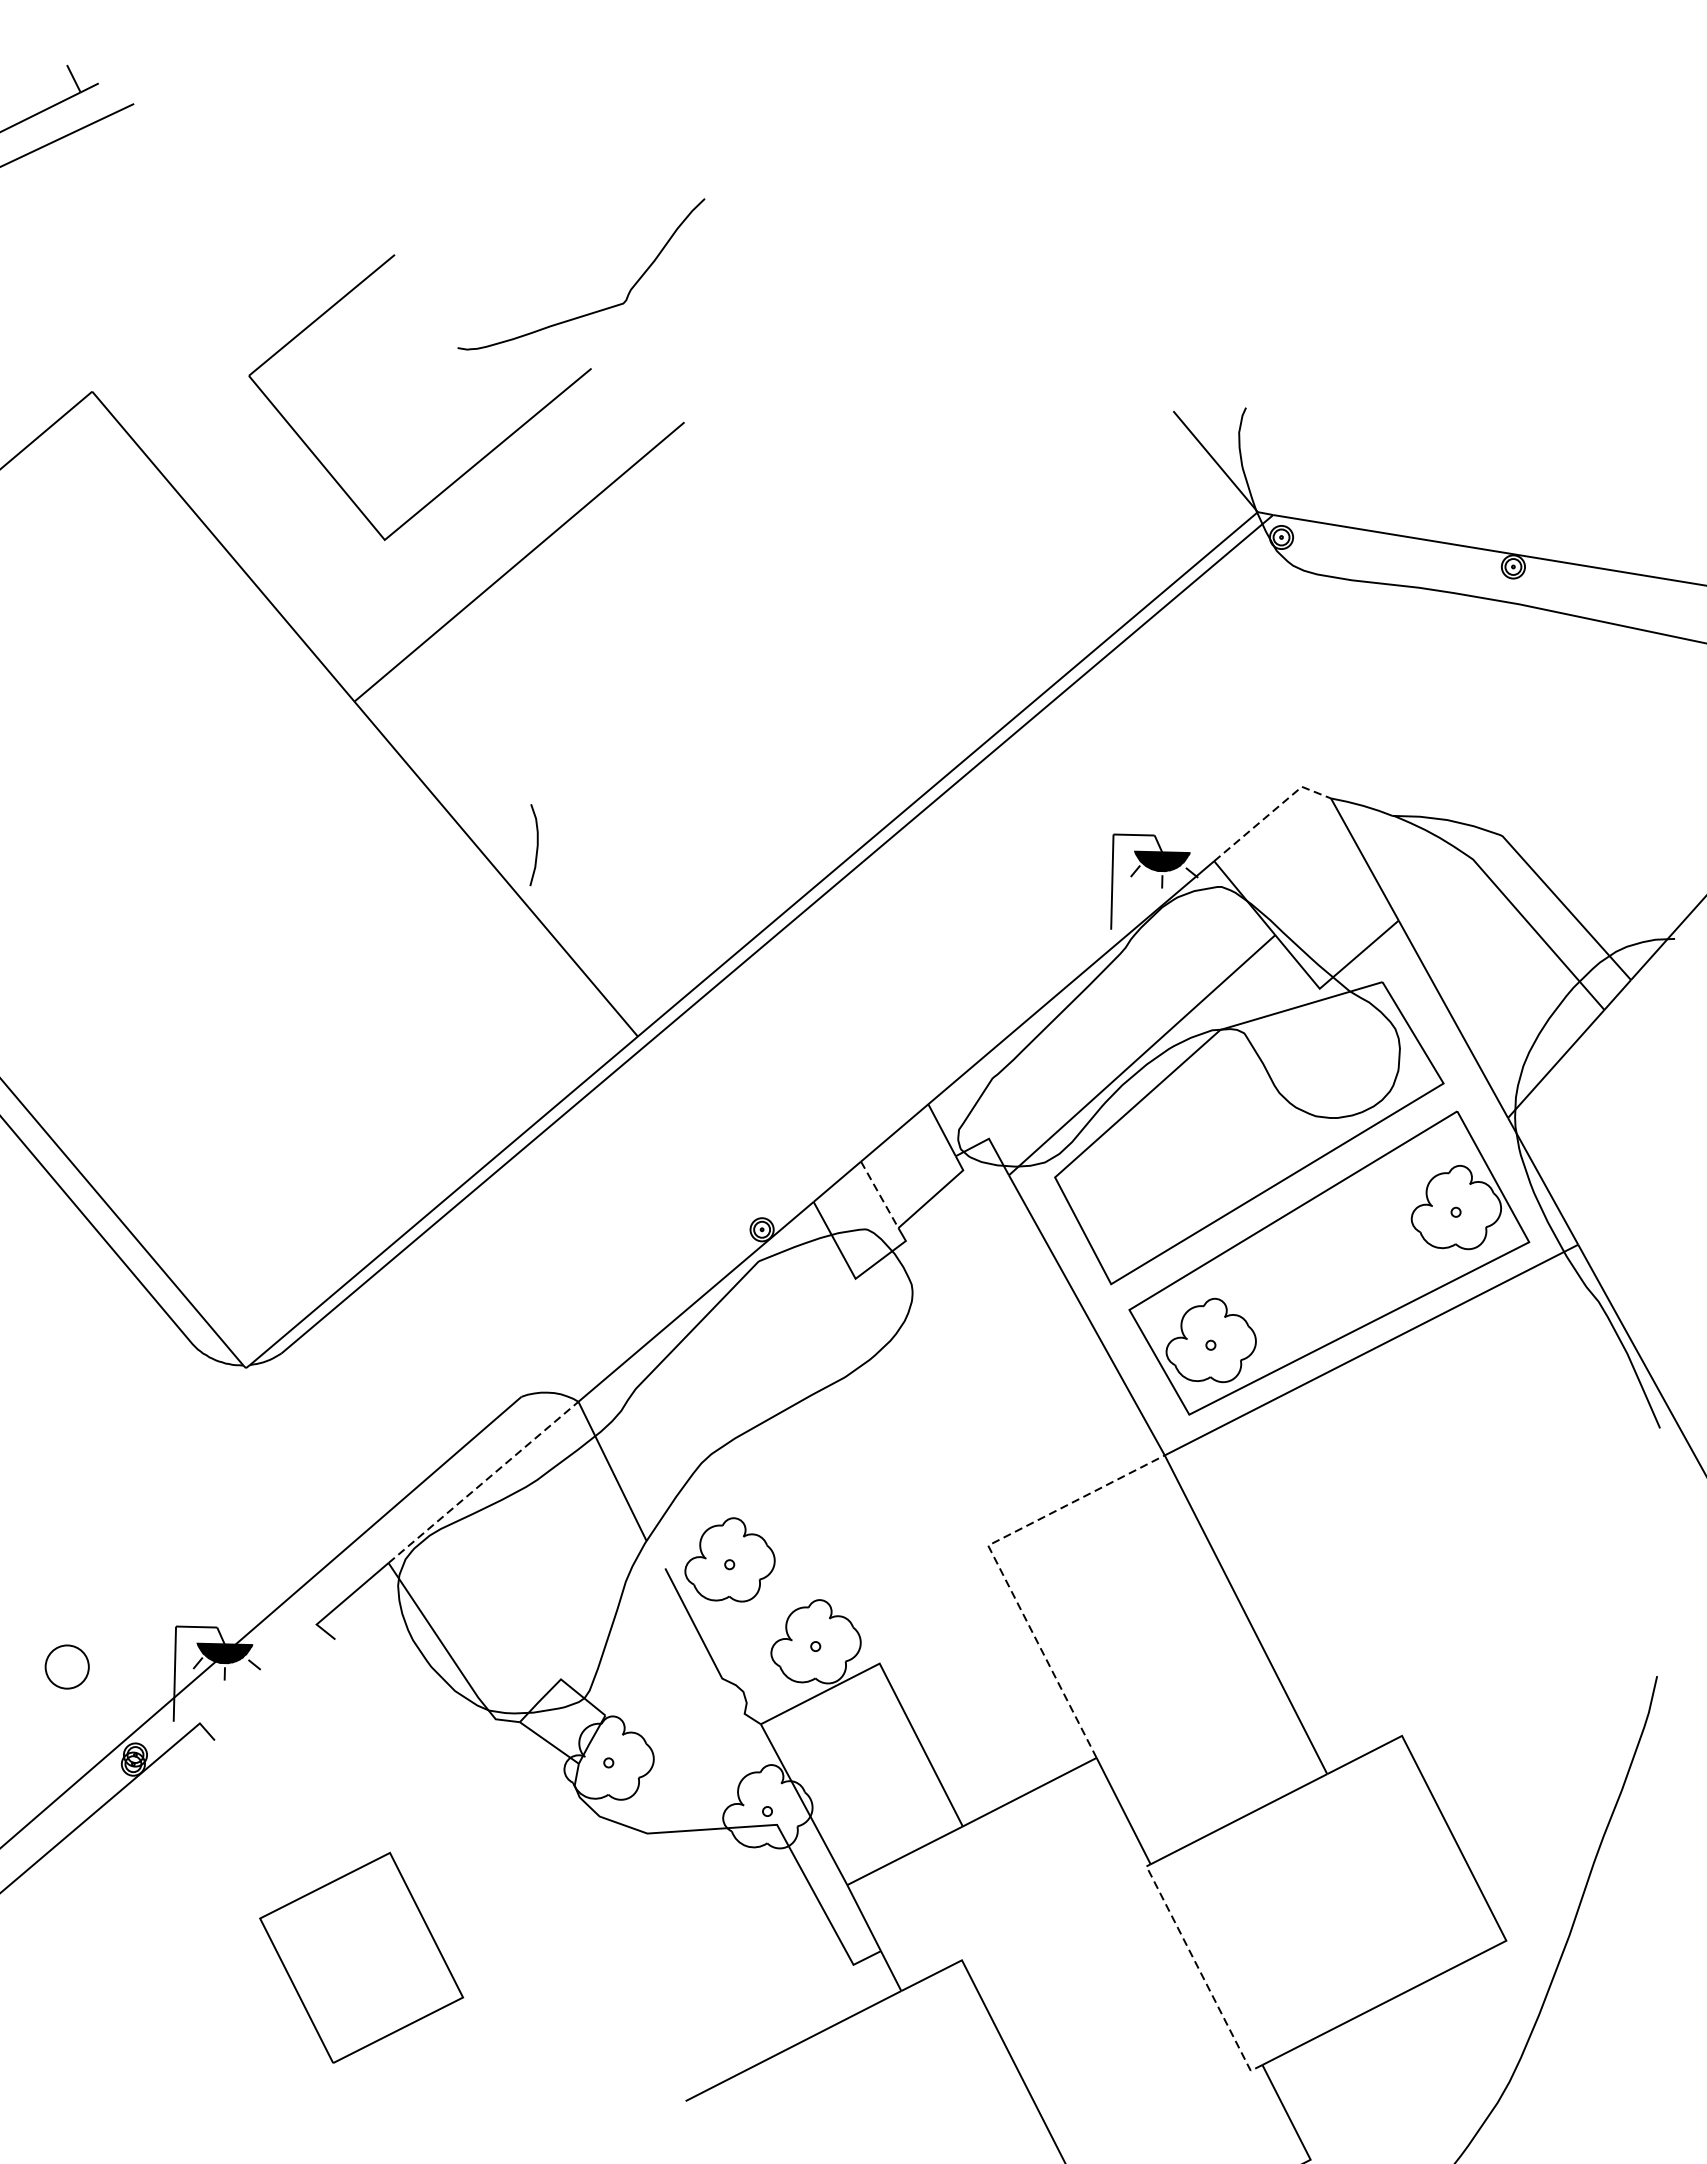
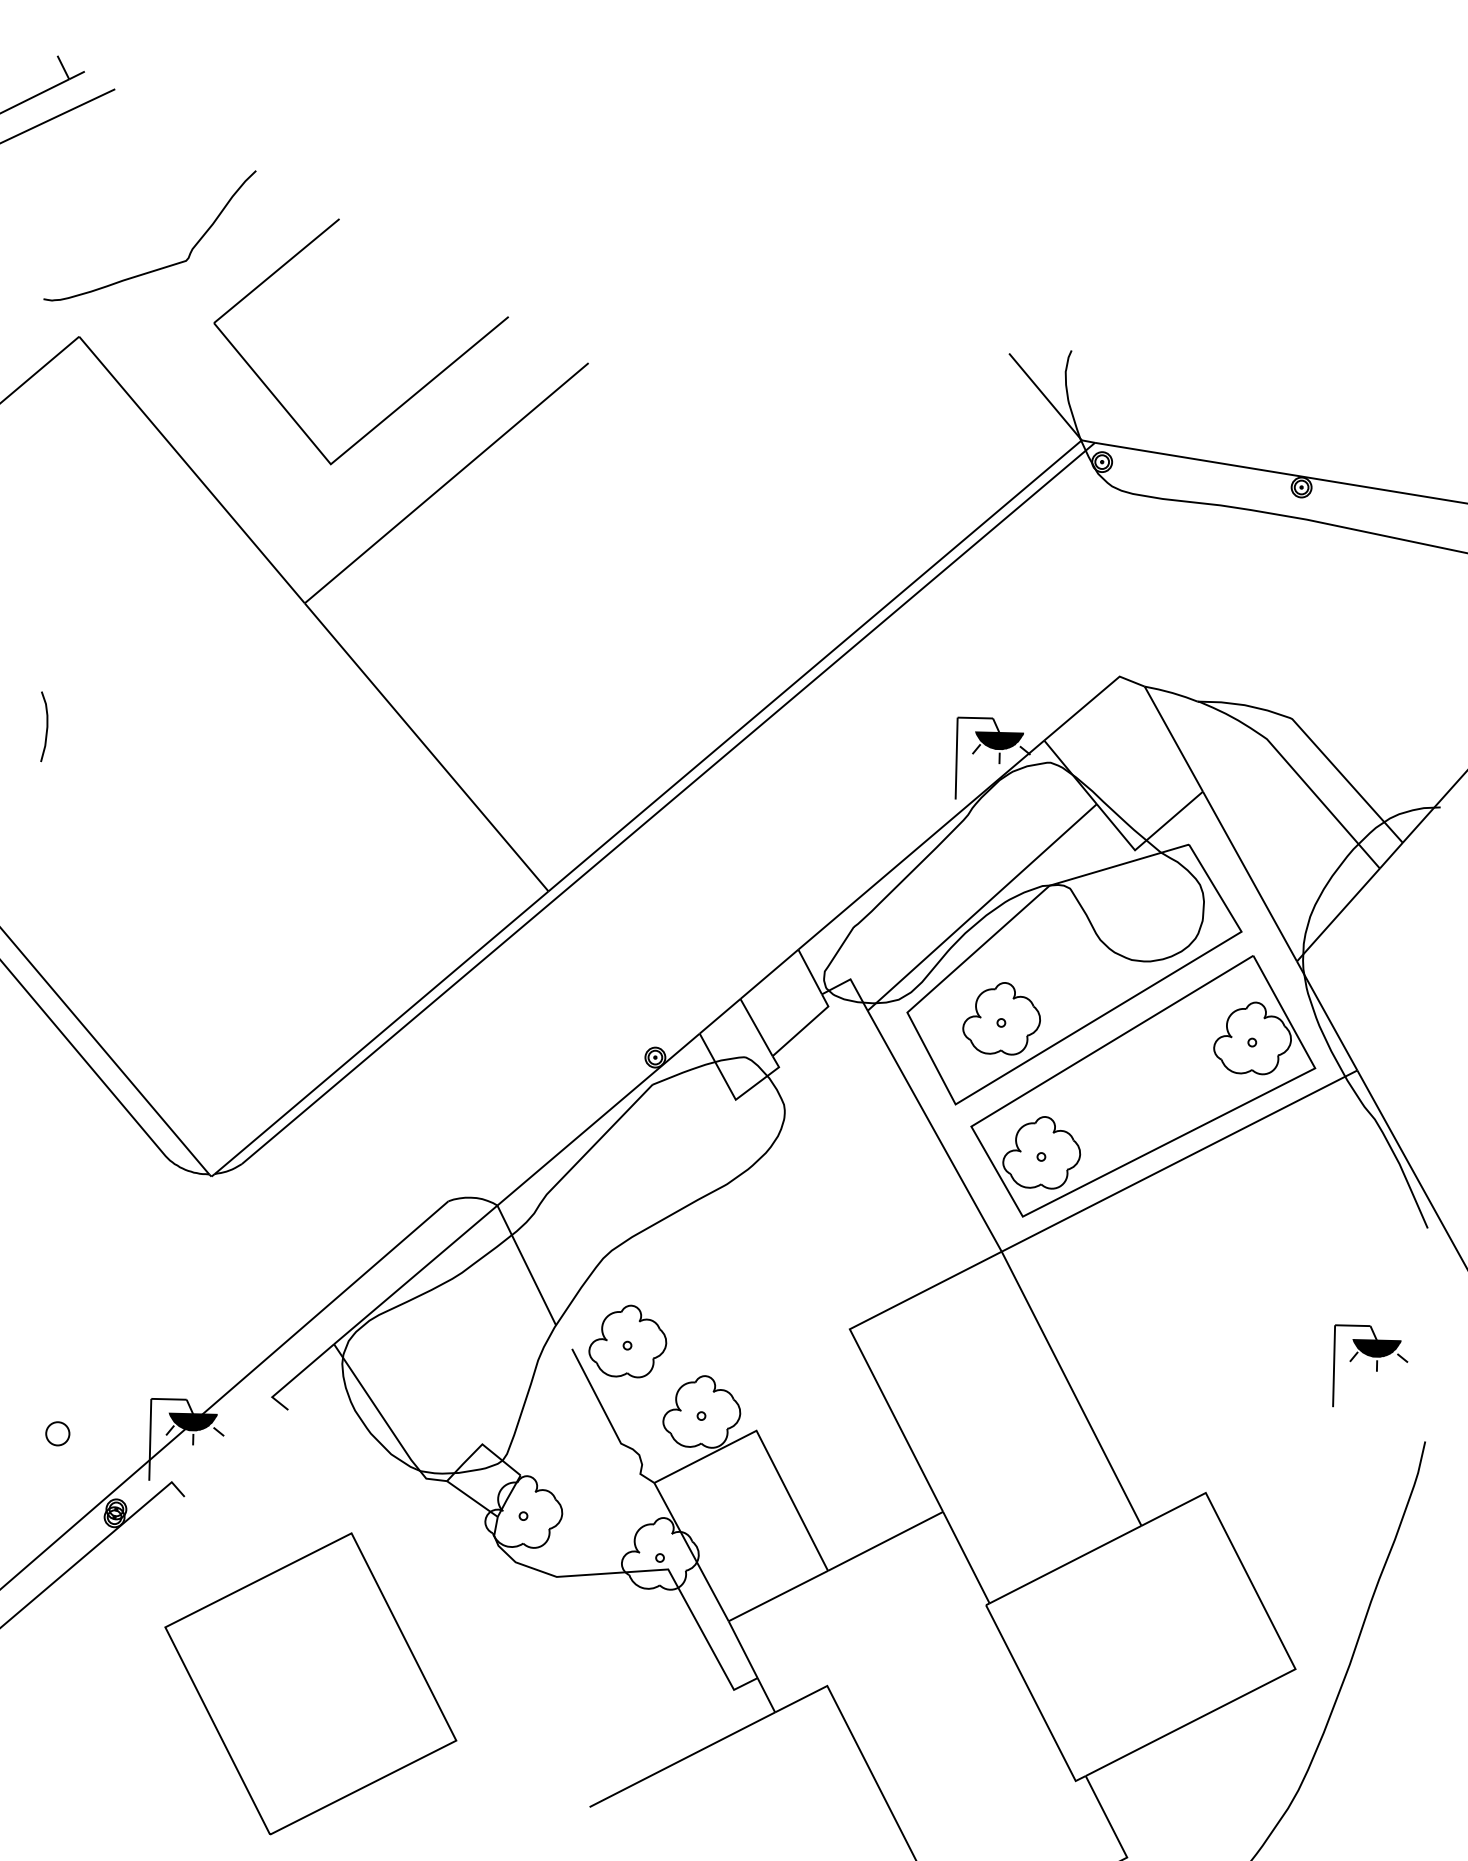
curve: (590, 312) -> (157, 268), moved
line: (1271, 813) -> (1093, 699), dashed -> solid
curve: (536, 844) -> (46, 726), moved
part: (1164, 1184) -> (1001, 1018), added
line: (879, 1194) -> (756, 1027), dashed -> solid
line: (484, 1481) -> (416, 1274), dashed -> solid
line: (997, 1563) -> (857, 1344), dashed -> solid
part: (1593, 1587) -> (1370, 1365), added
circle: (67, 1666) -> (57, 1433), size x0.62
part: (361, 1957) -> (310, 1683), size x1.67
line: (1201, 1974) -> (1033, 1698), dashed -> solid

